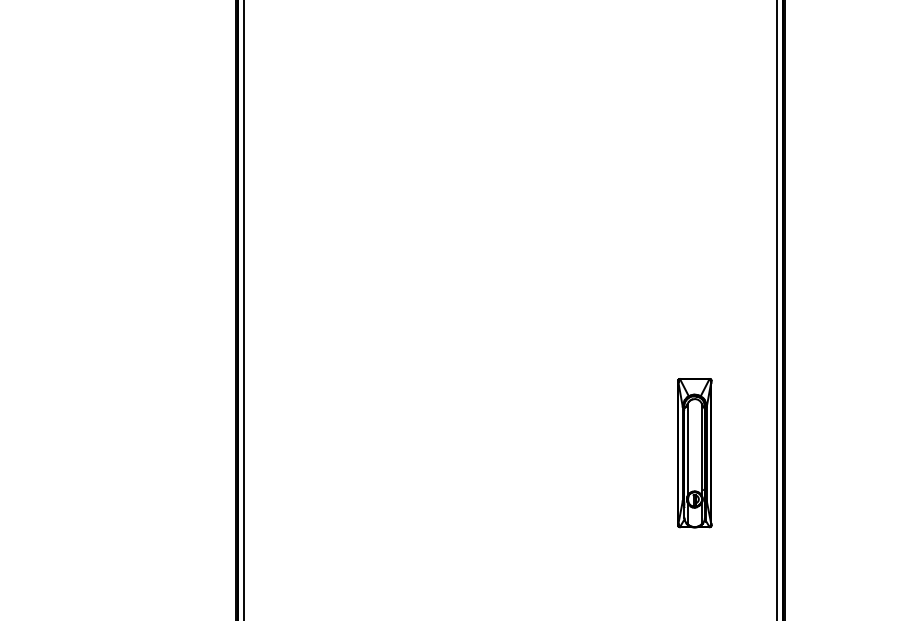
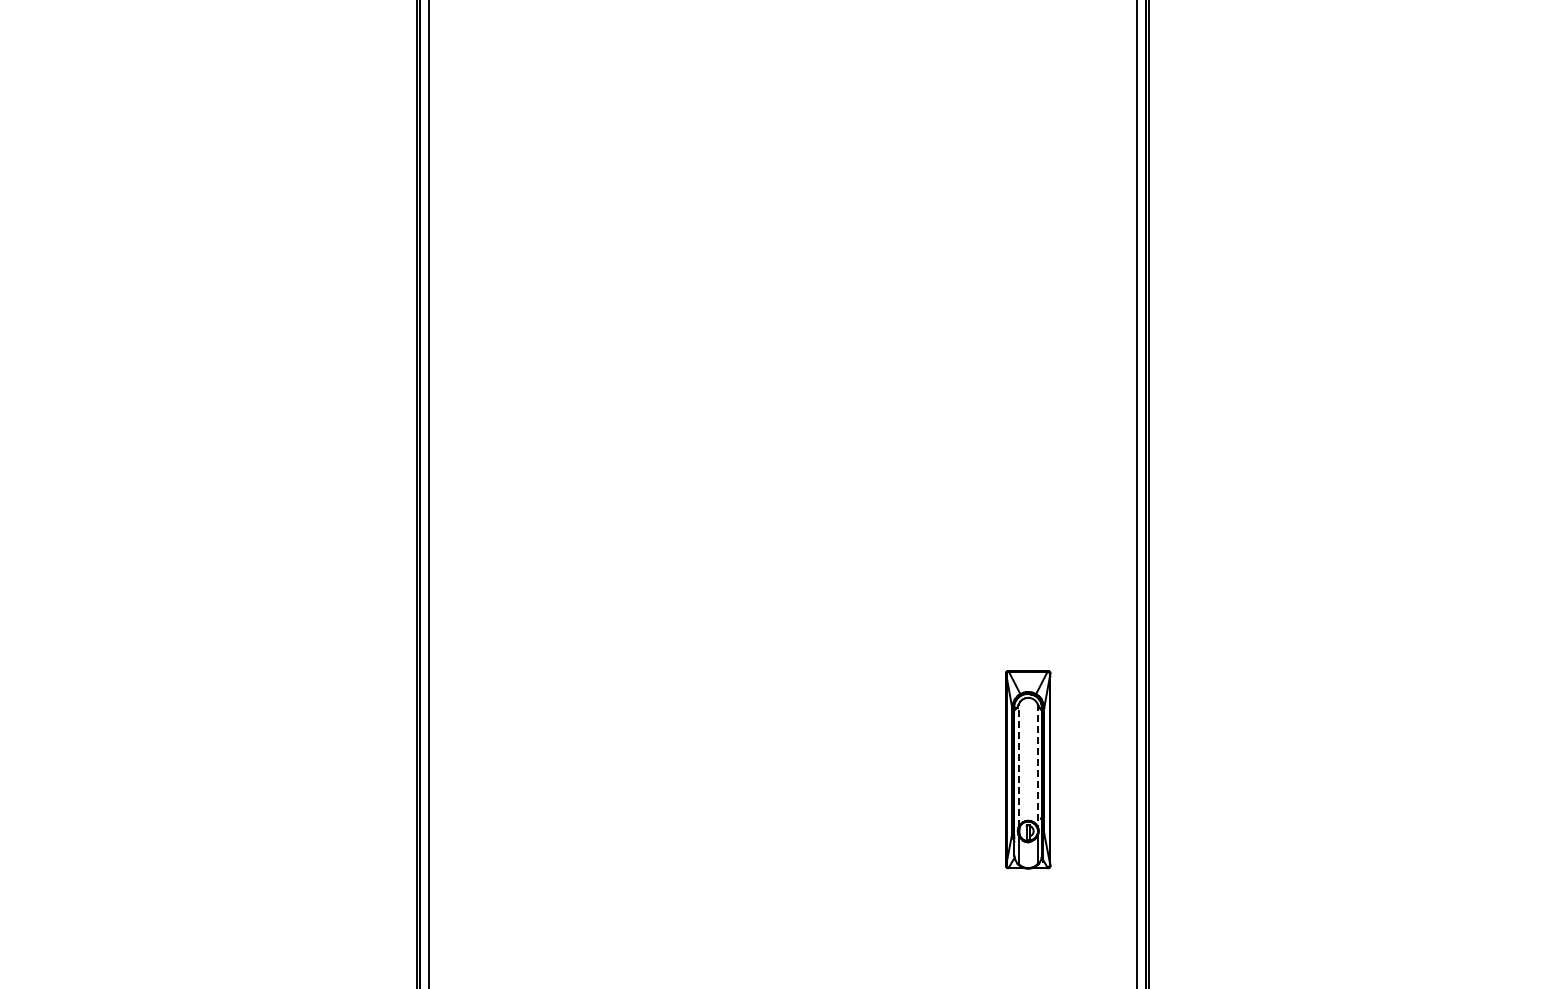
line: (687, 449) -> (1018, 765), solid -> dashed
line: (701, 450) -> (1037, 766), solid -> dashed

